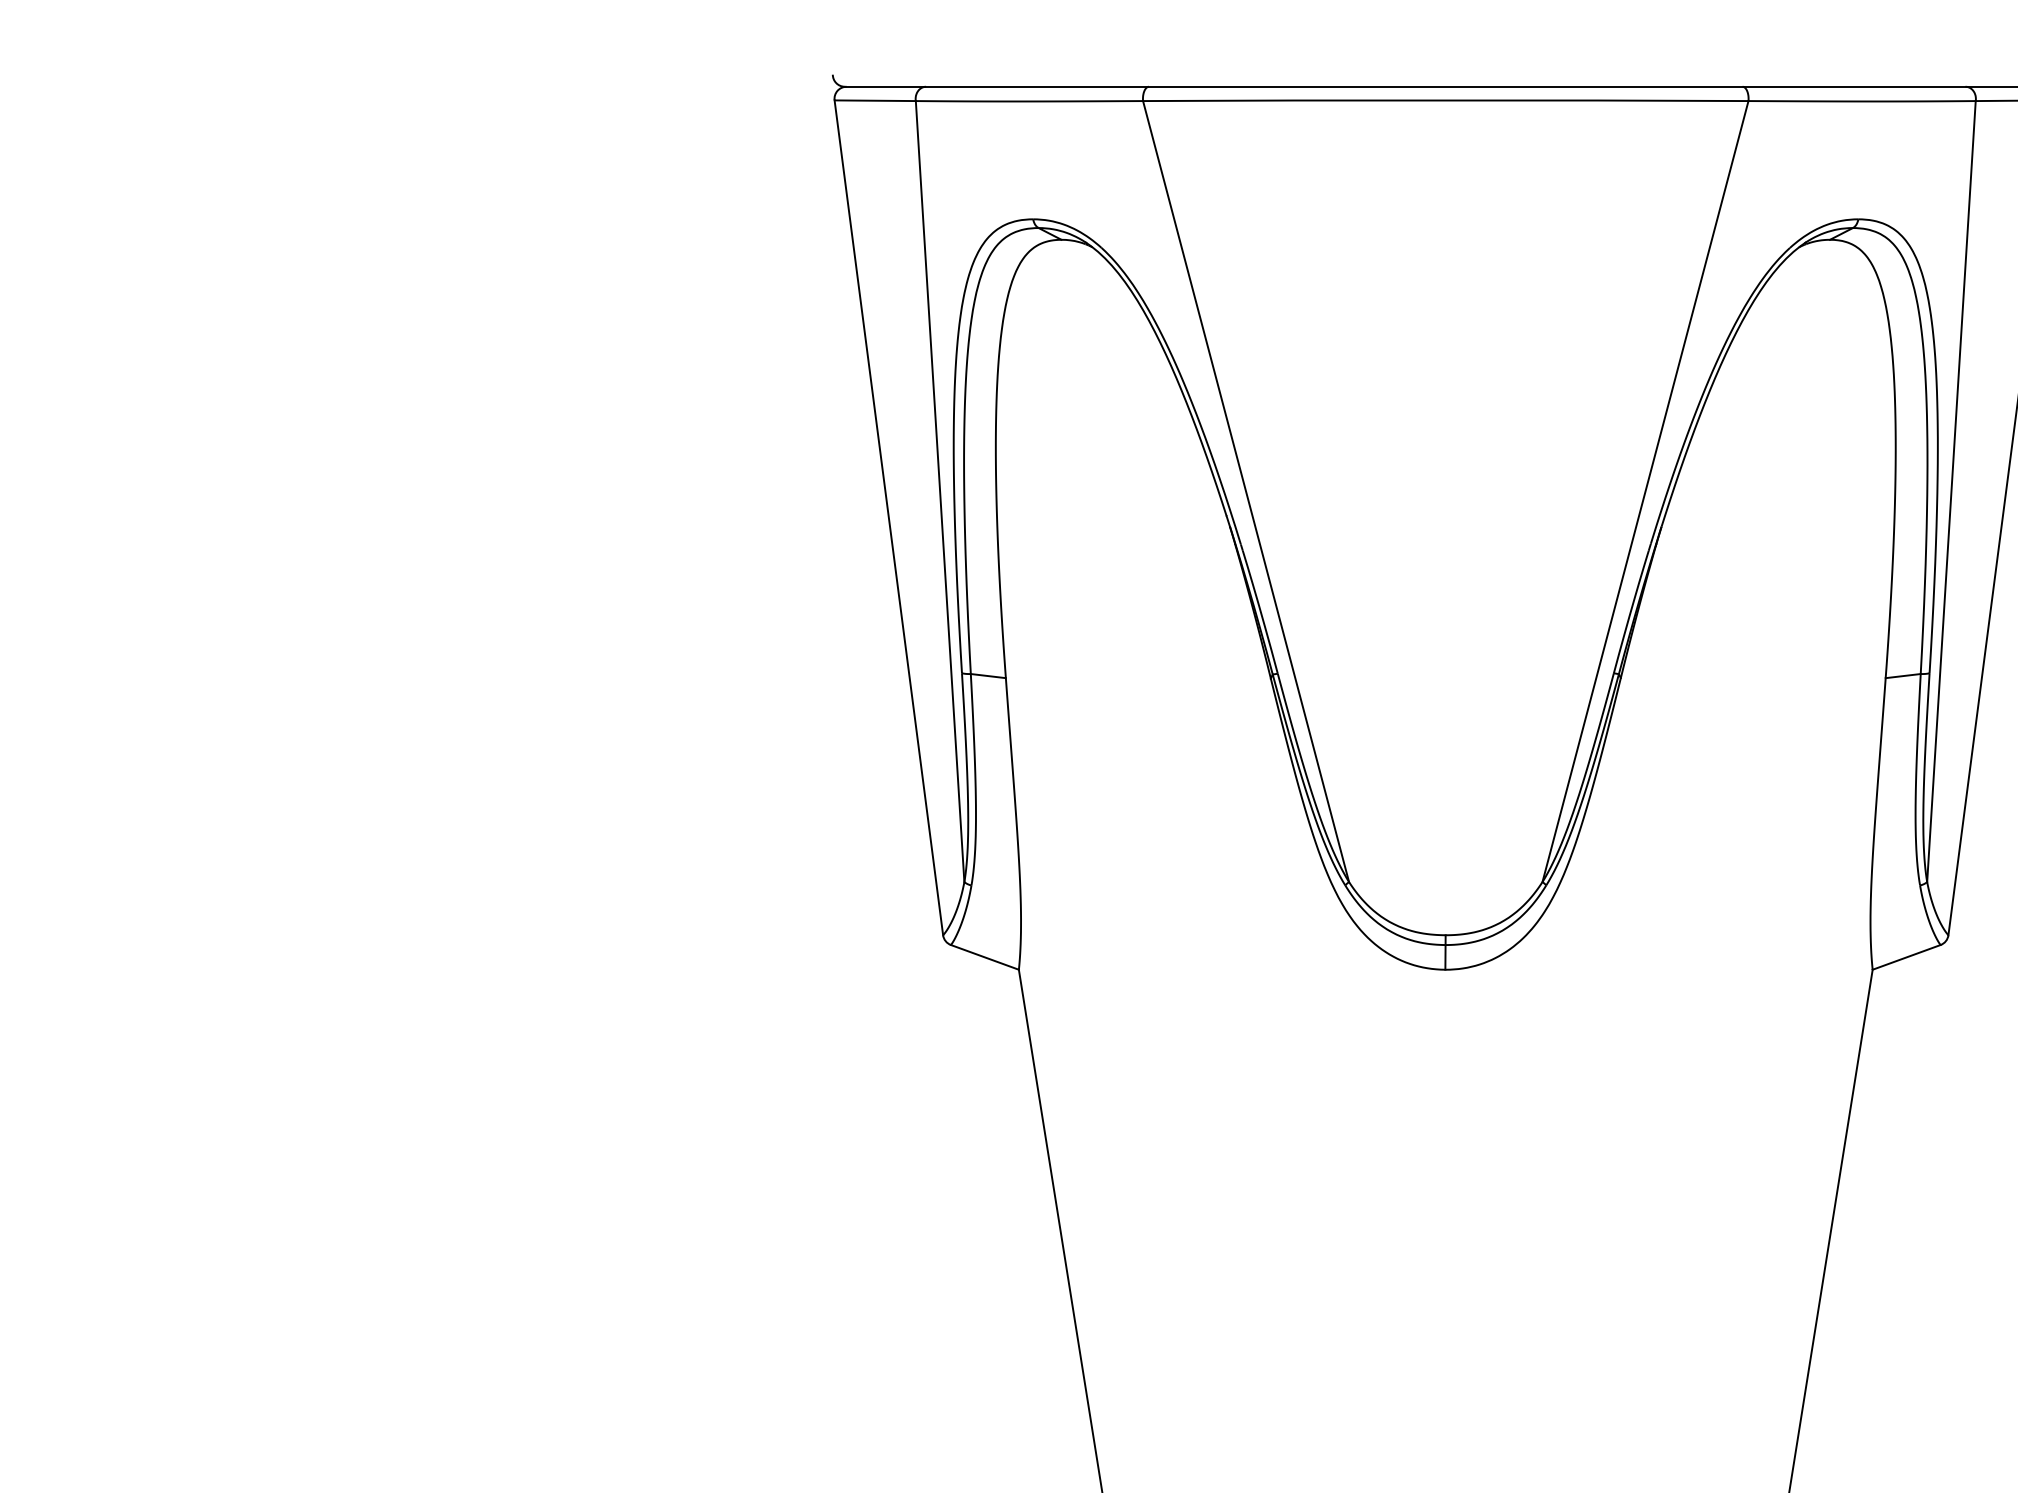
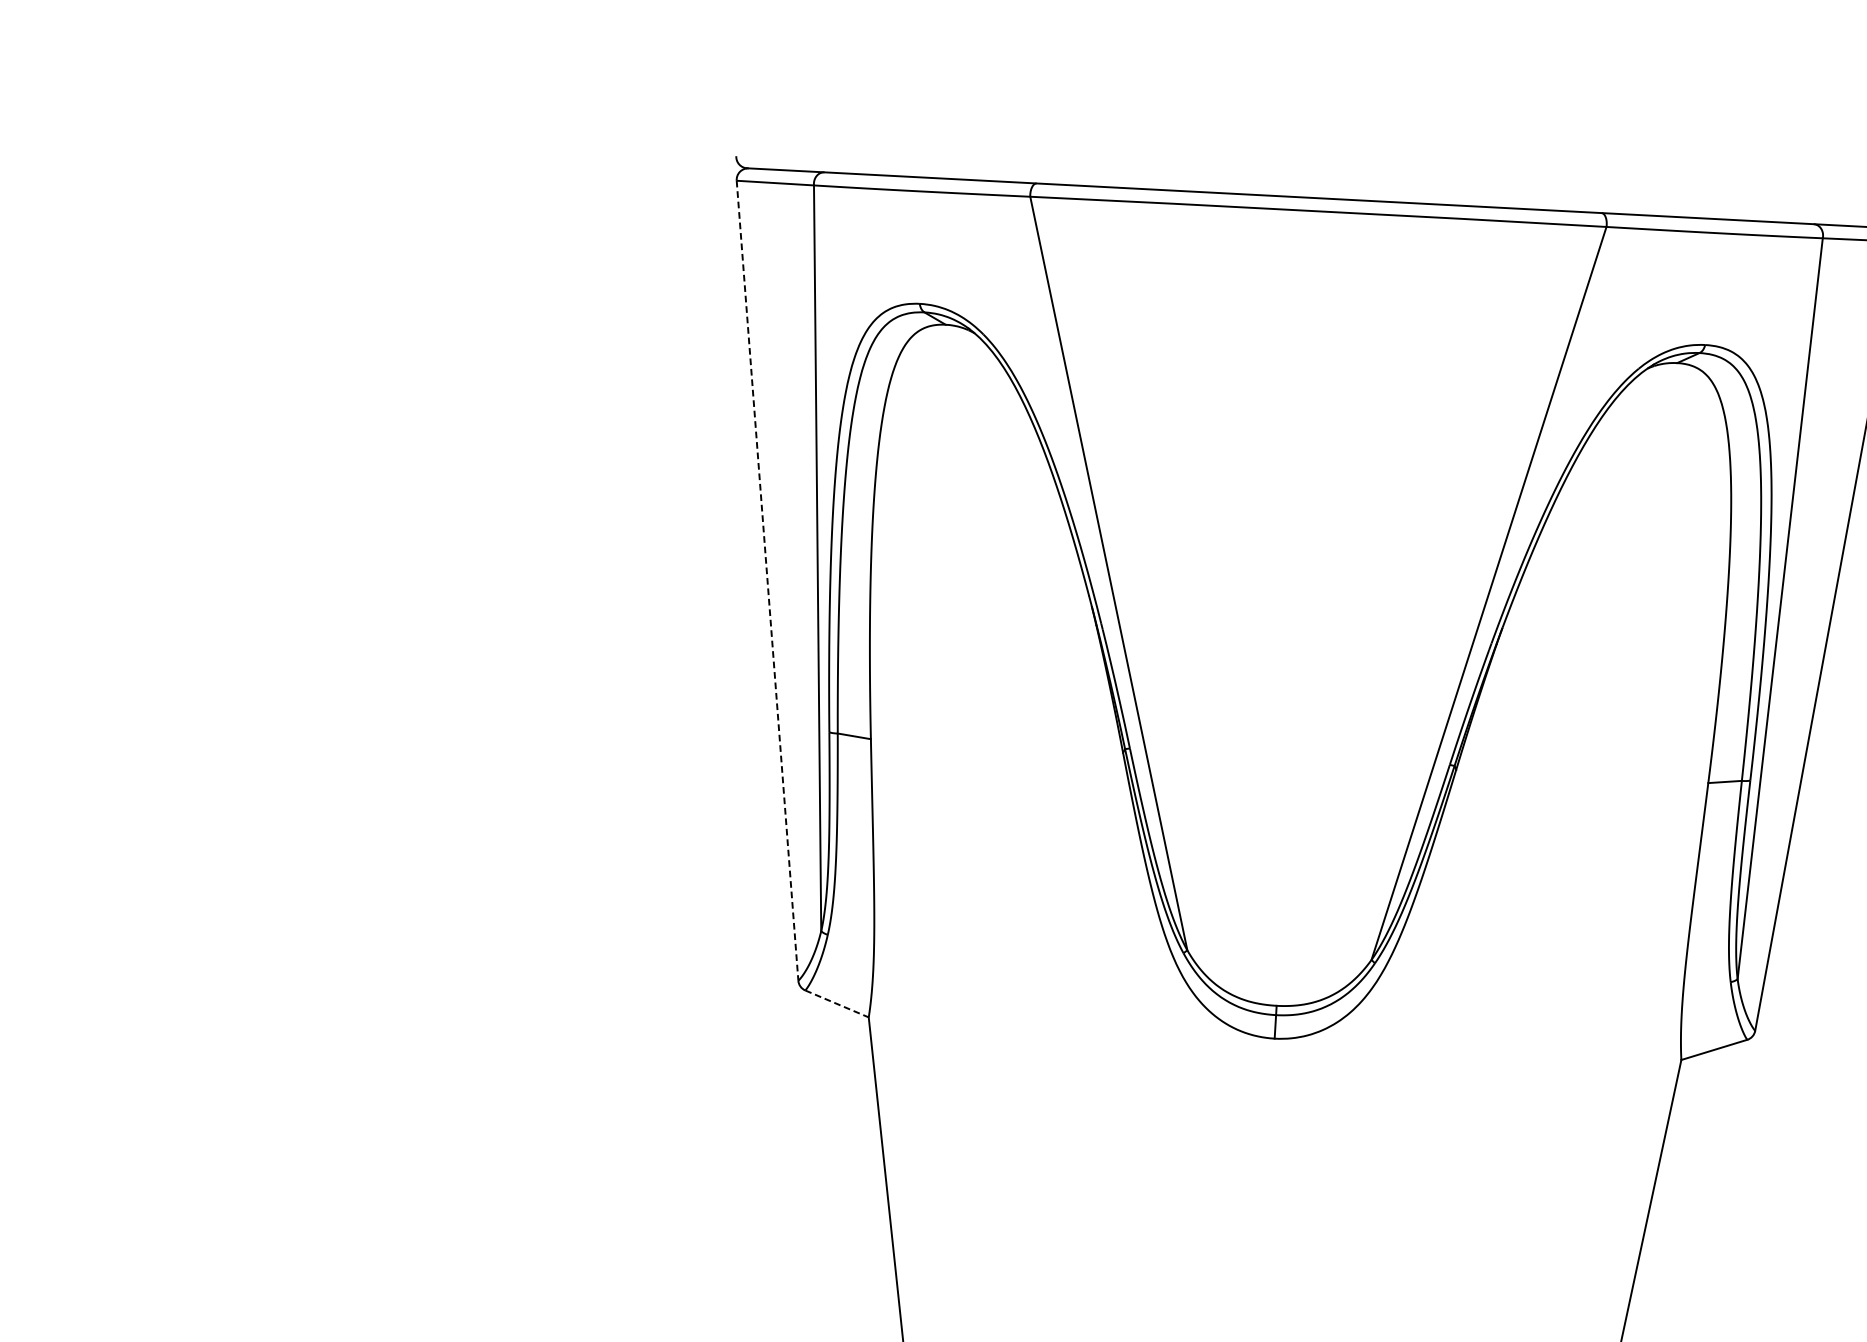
line: (888, 517) -> (767, 580), solid -> dashed
line: (985, 957) -> (837, 1004), solid -> dashed

